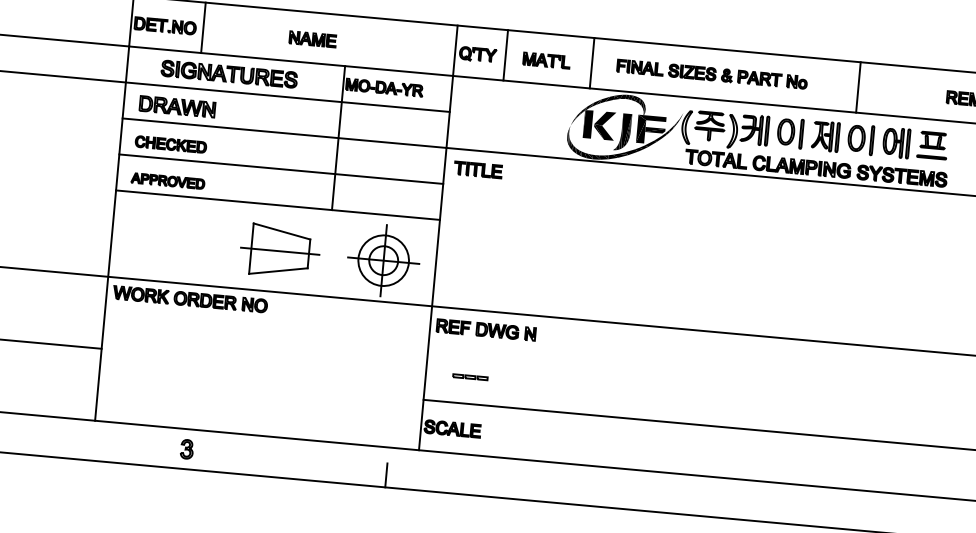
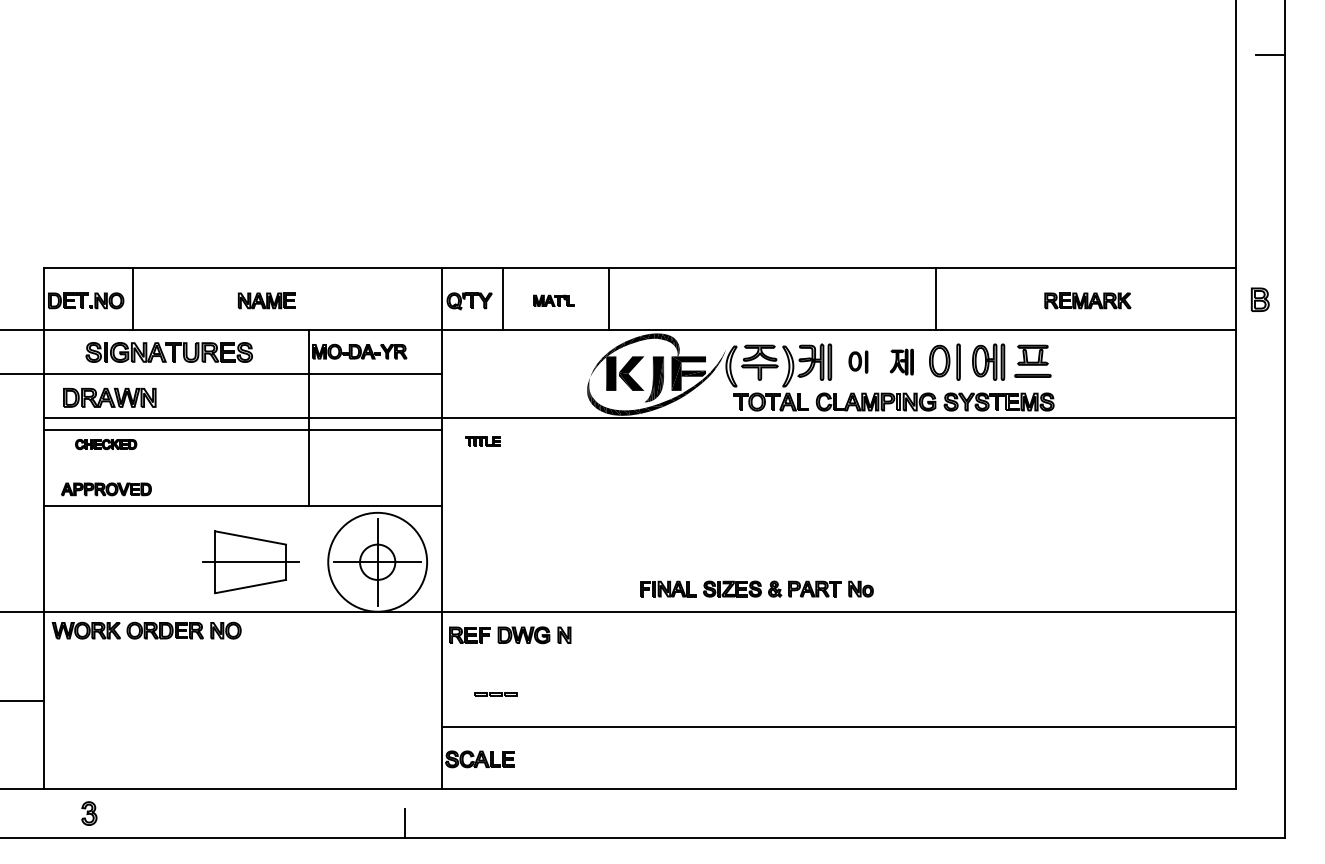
part: (546, 60) -> (553, 300), size x0.7
part: (712, 73) -> (756, 588), moved
part: (790, 132) -> (858, 361), size x0.6
part: (825, 135) -> (901, 361), size x0.7
part: (171, 144) -> (106, 444), size x0.7
line: (280, 169) -> (242, 430), moved
part: (478, 170) -> (482, 441), size x0.6
circle: (383, 260) -> (377, 562), size x1.6
part: (187, 449) -> (89, 813), moved

